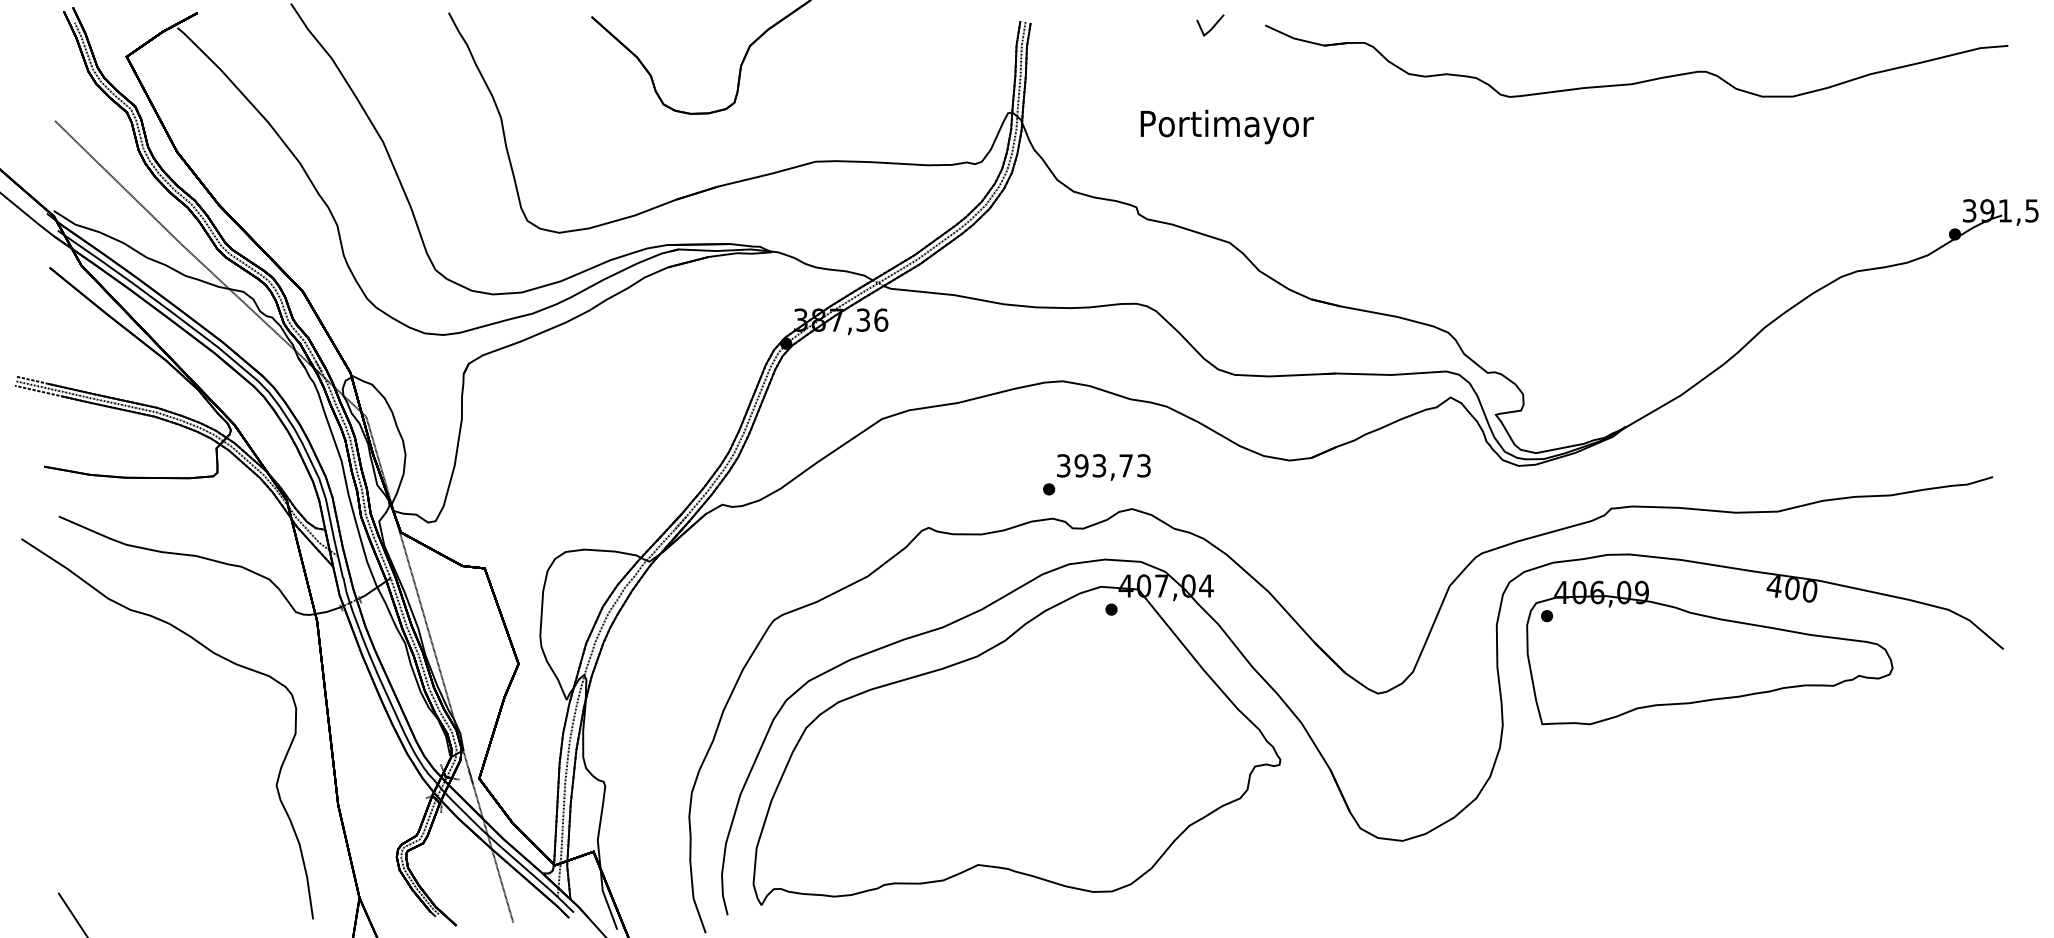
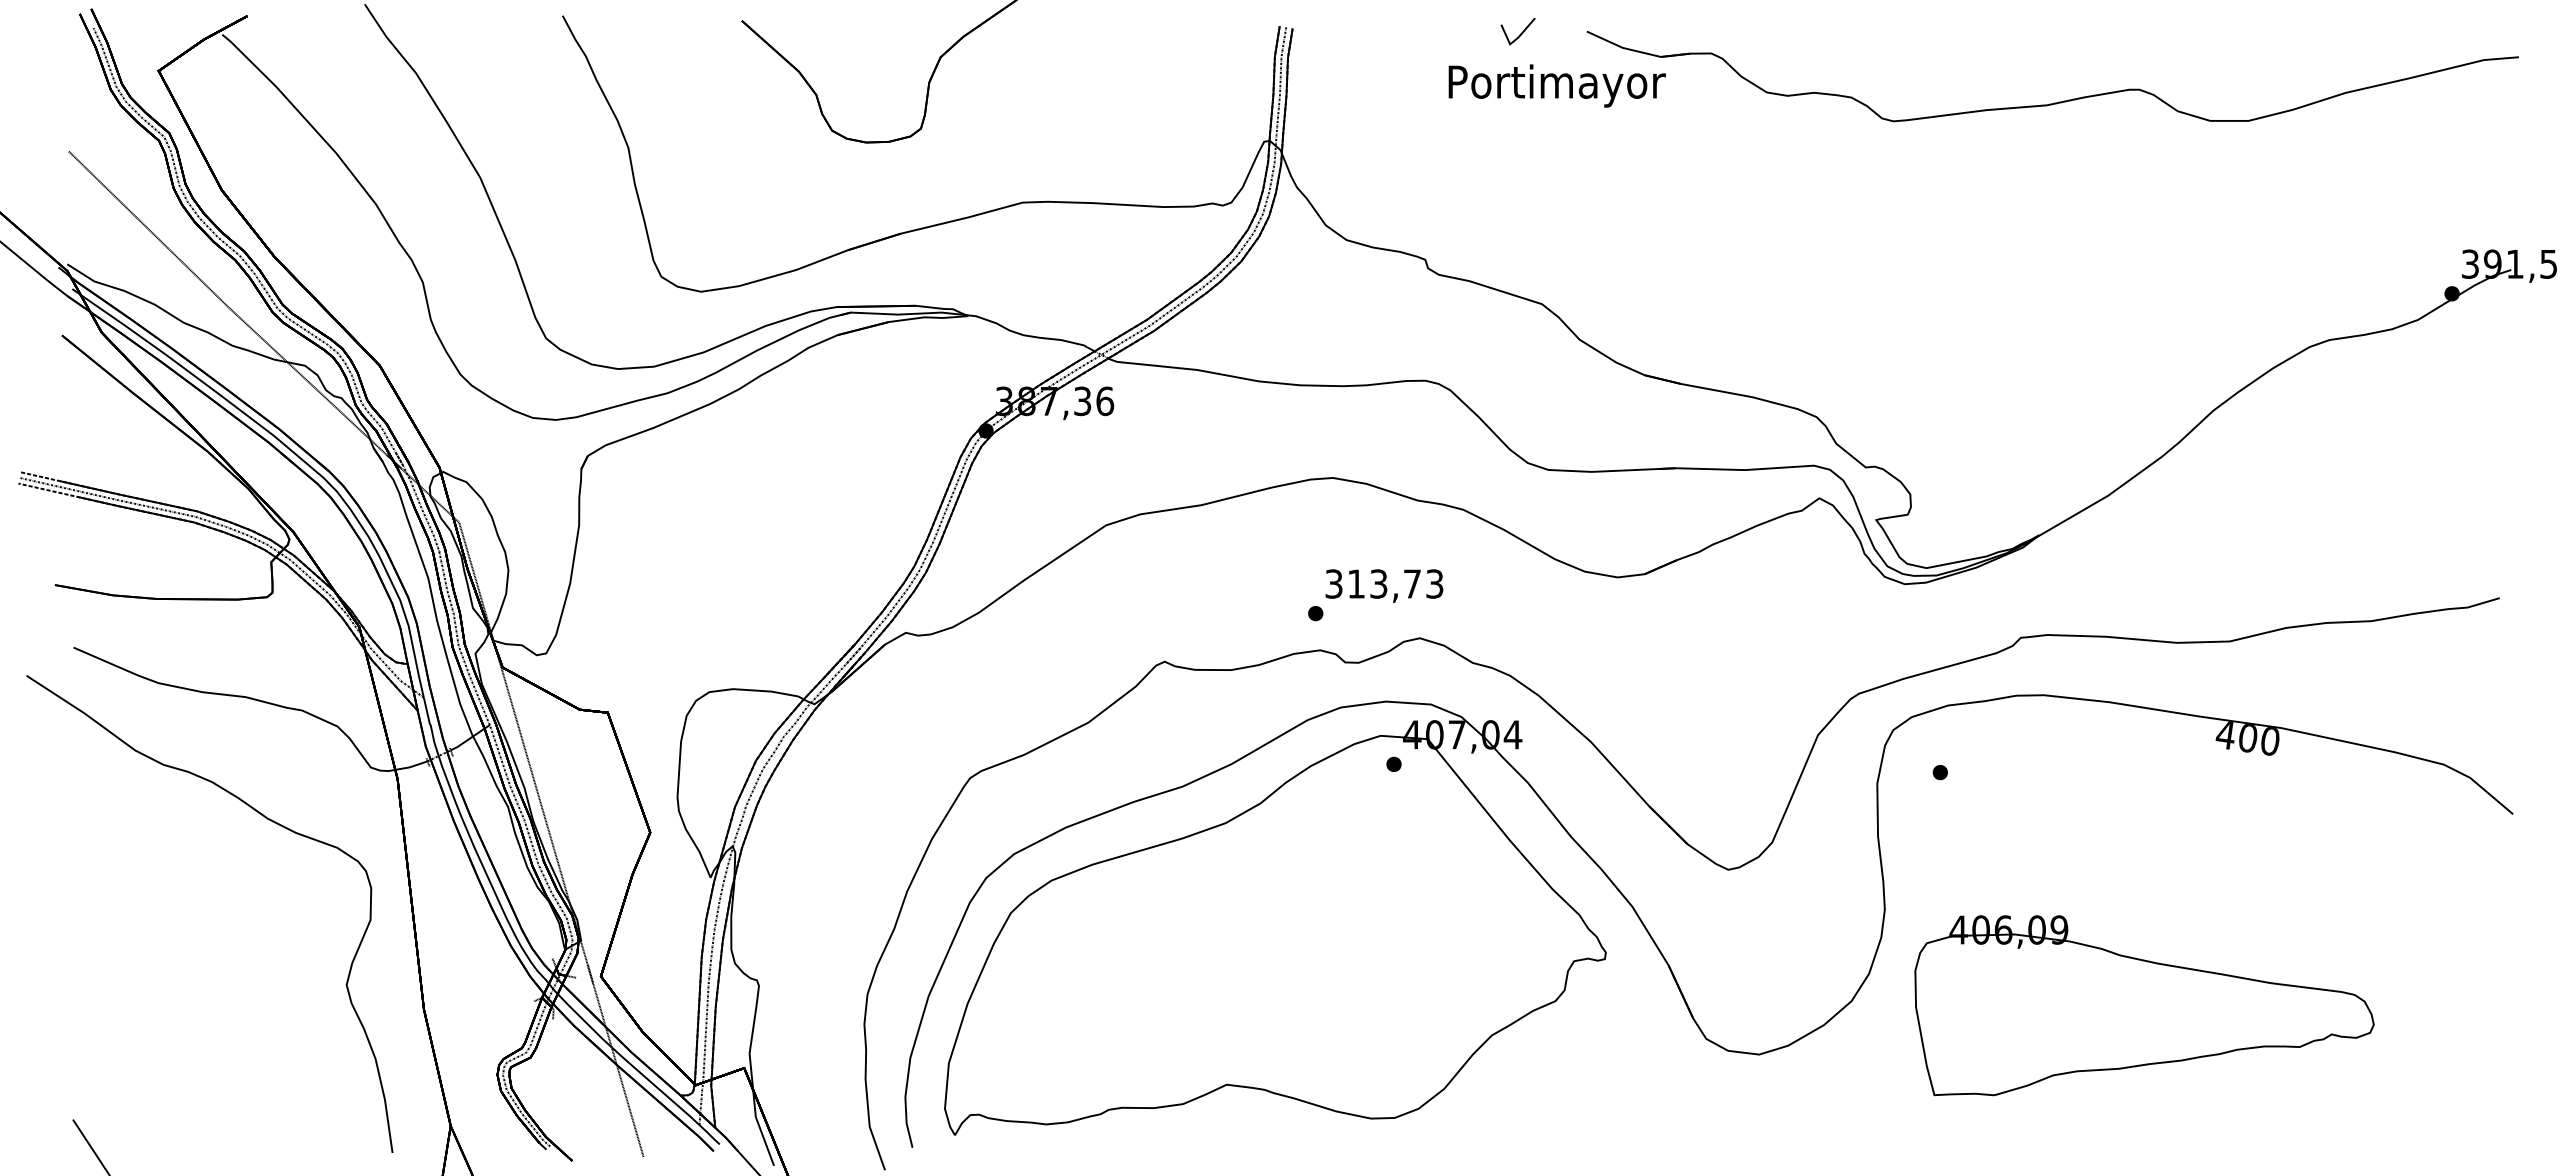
text: (1226, 126) -> (1556, 85), moved
text: (1081, 465) -> (1356, 583), 393,73 -> 313,73
part: (1709, 652) -> (2144, 1005), moved

